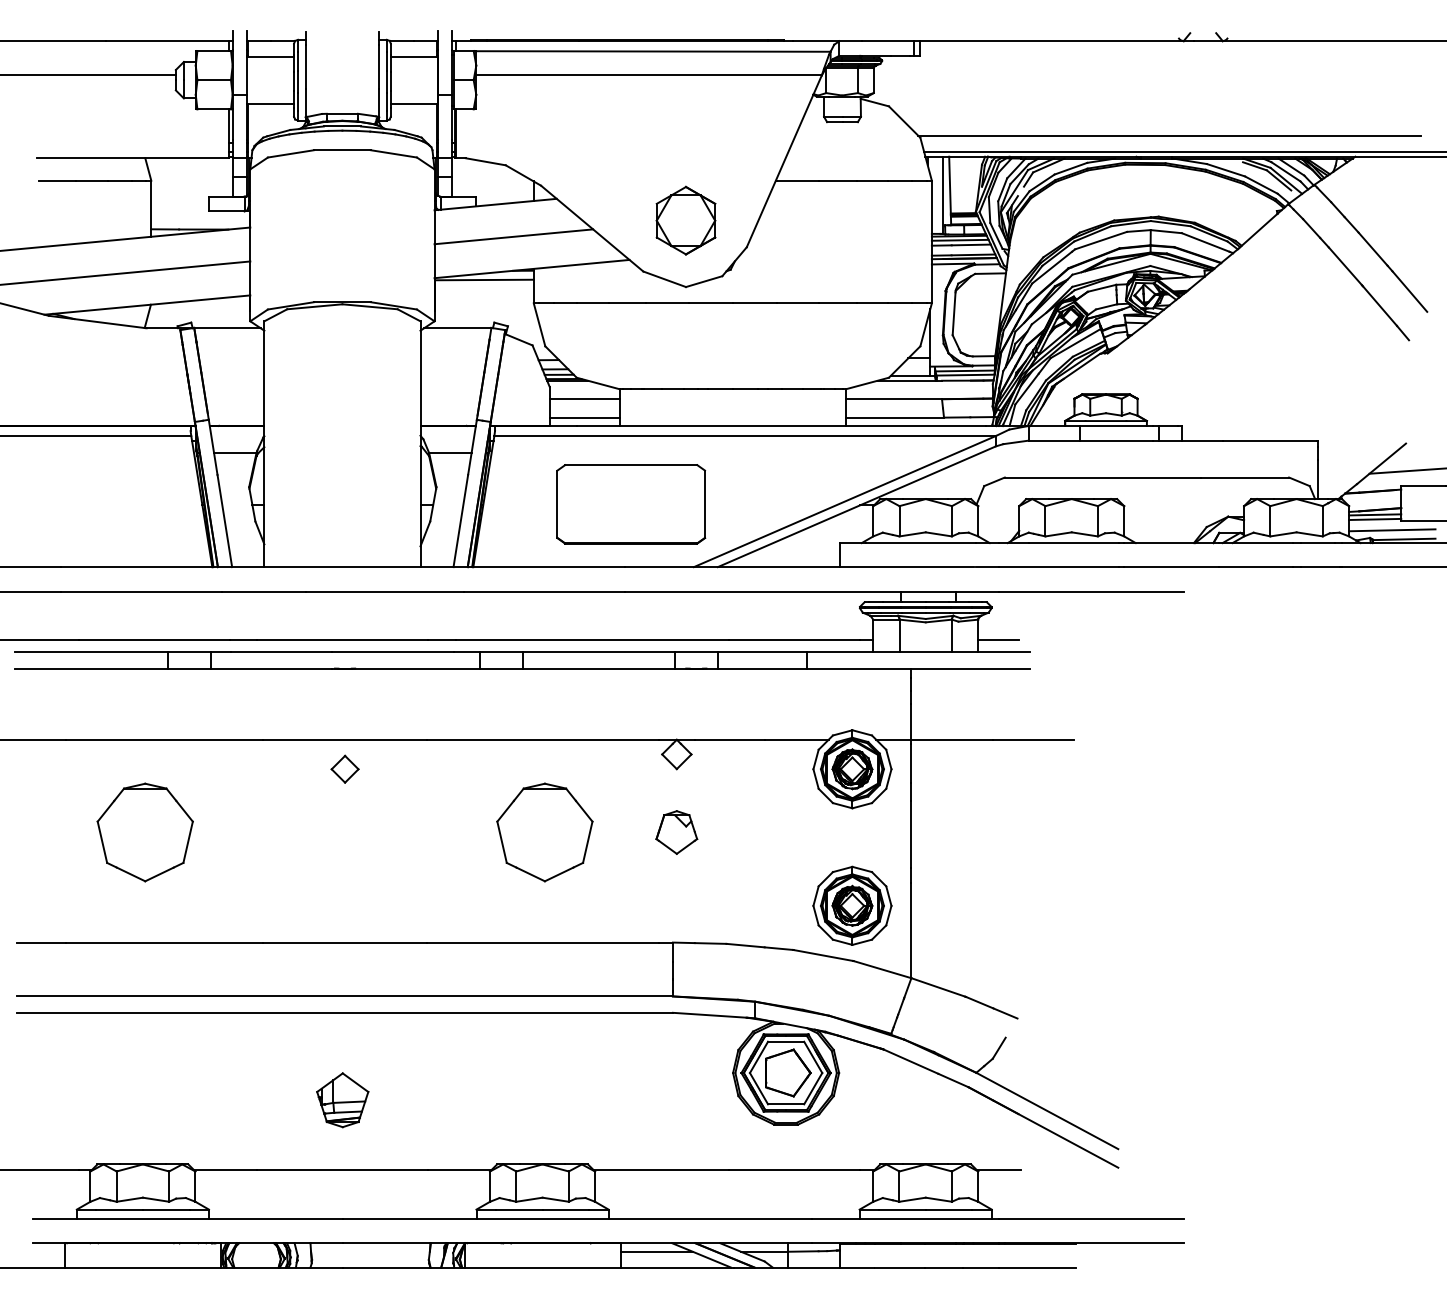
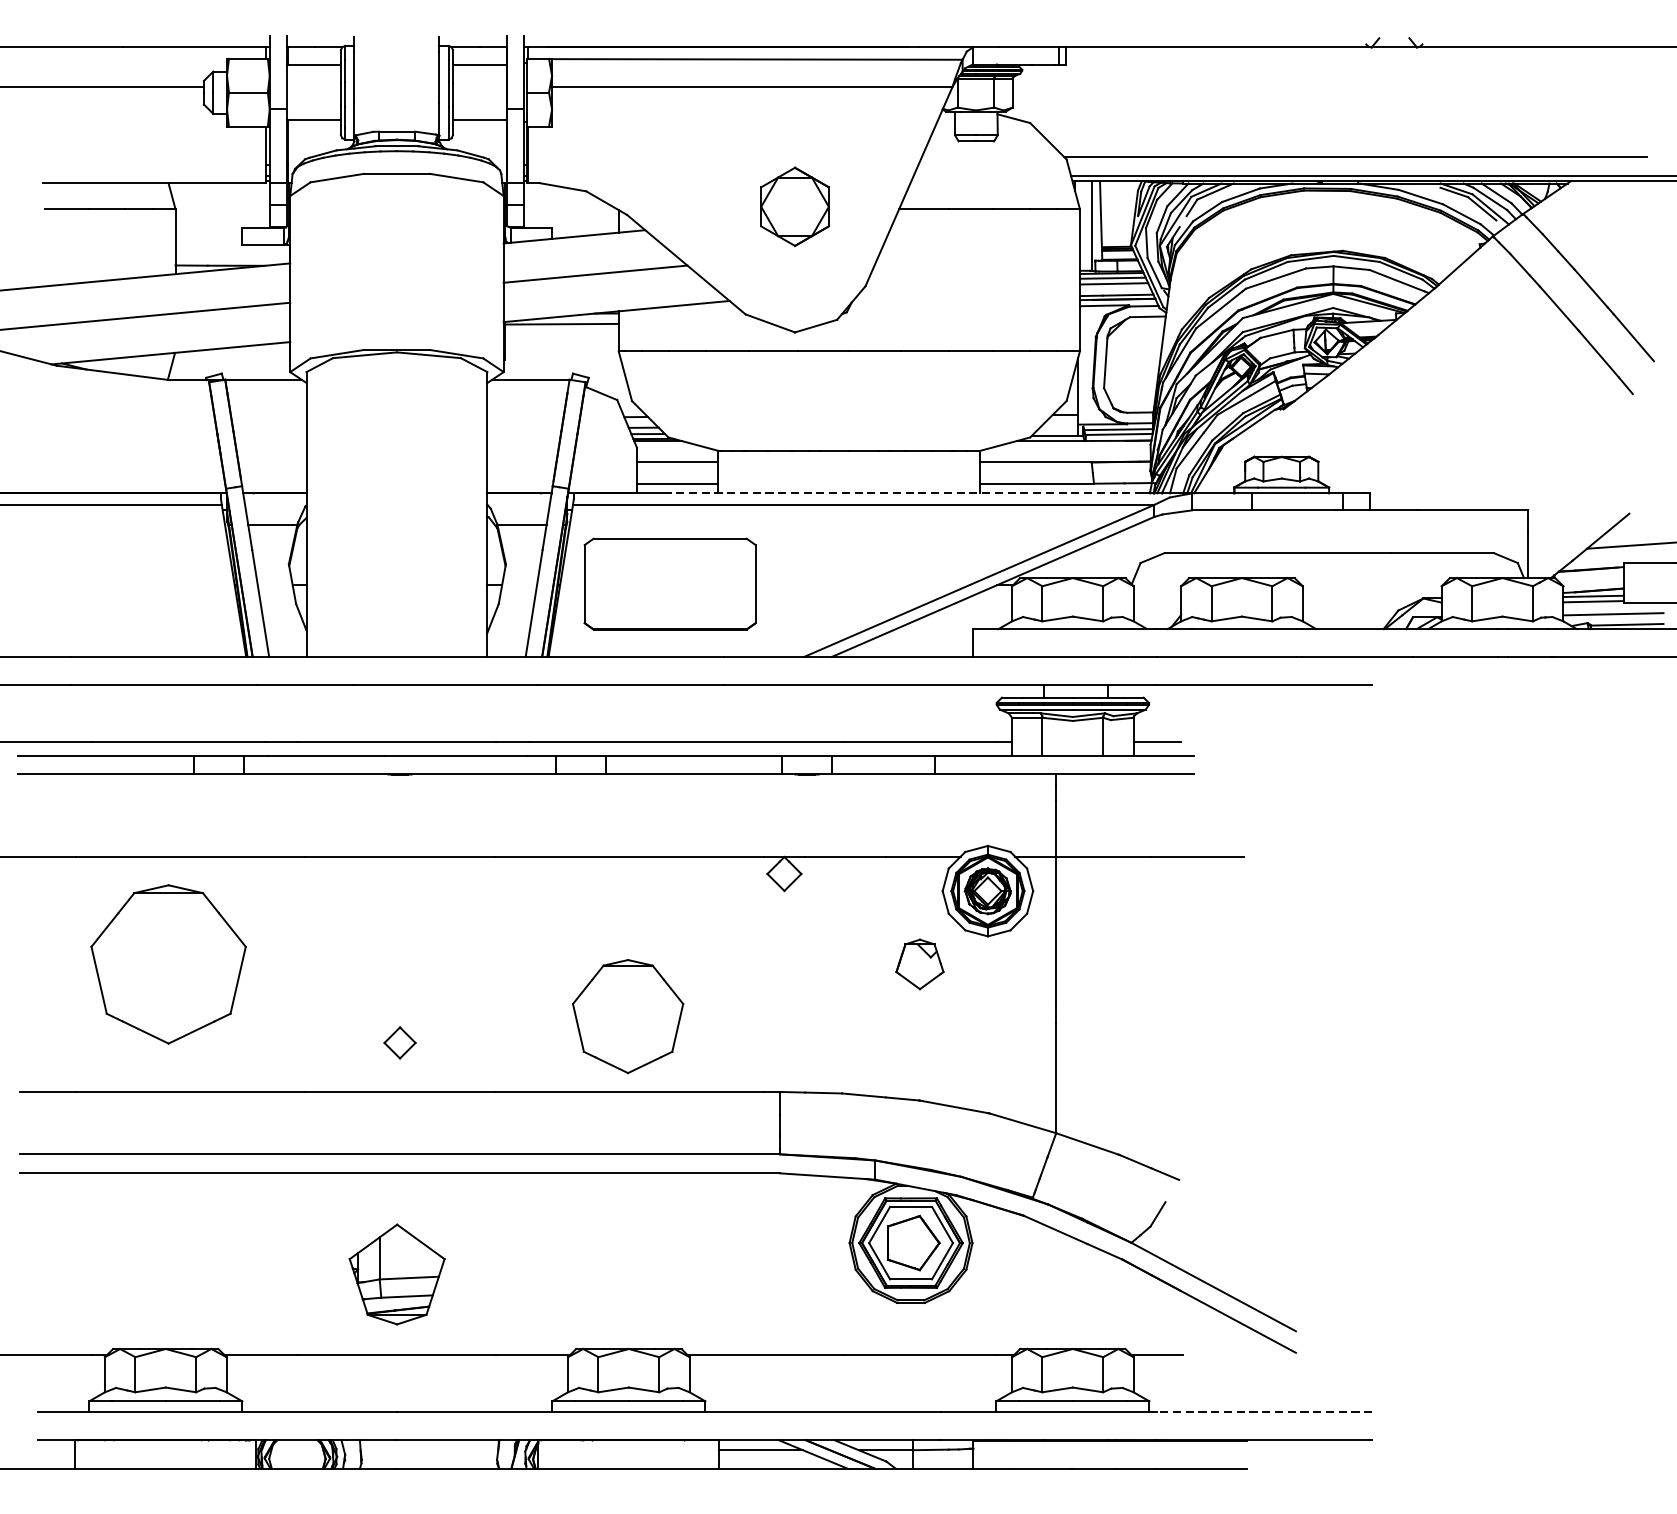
part: (685, 220) -> (794, 206), moved
line: (781, 426) -> (905, 493), solid -> dashed
part: (631, 504) -> (670, 584), moved
part: (344, 768) -> (399, 1042), moved
part: (144, 832) -> (167, 964), size x1.4
part: (544, 832) -> (627, 1016), moved
part: (676, 832) -> (919, 964), moved
part: (852, 905) -> (987, 1048), removed
part: (342, 1100) -> (397, 1274), size x1.6
line: (1091, 1218) -> (1264, 1411), solid -> dashed

